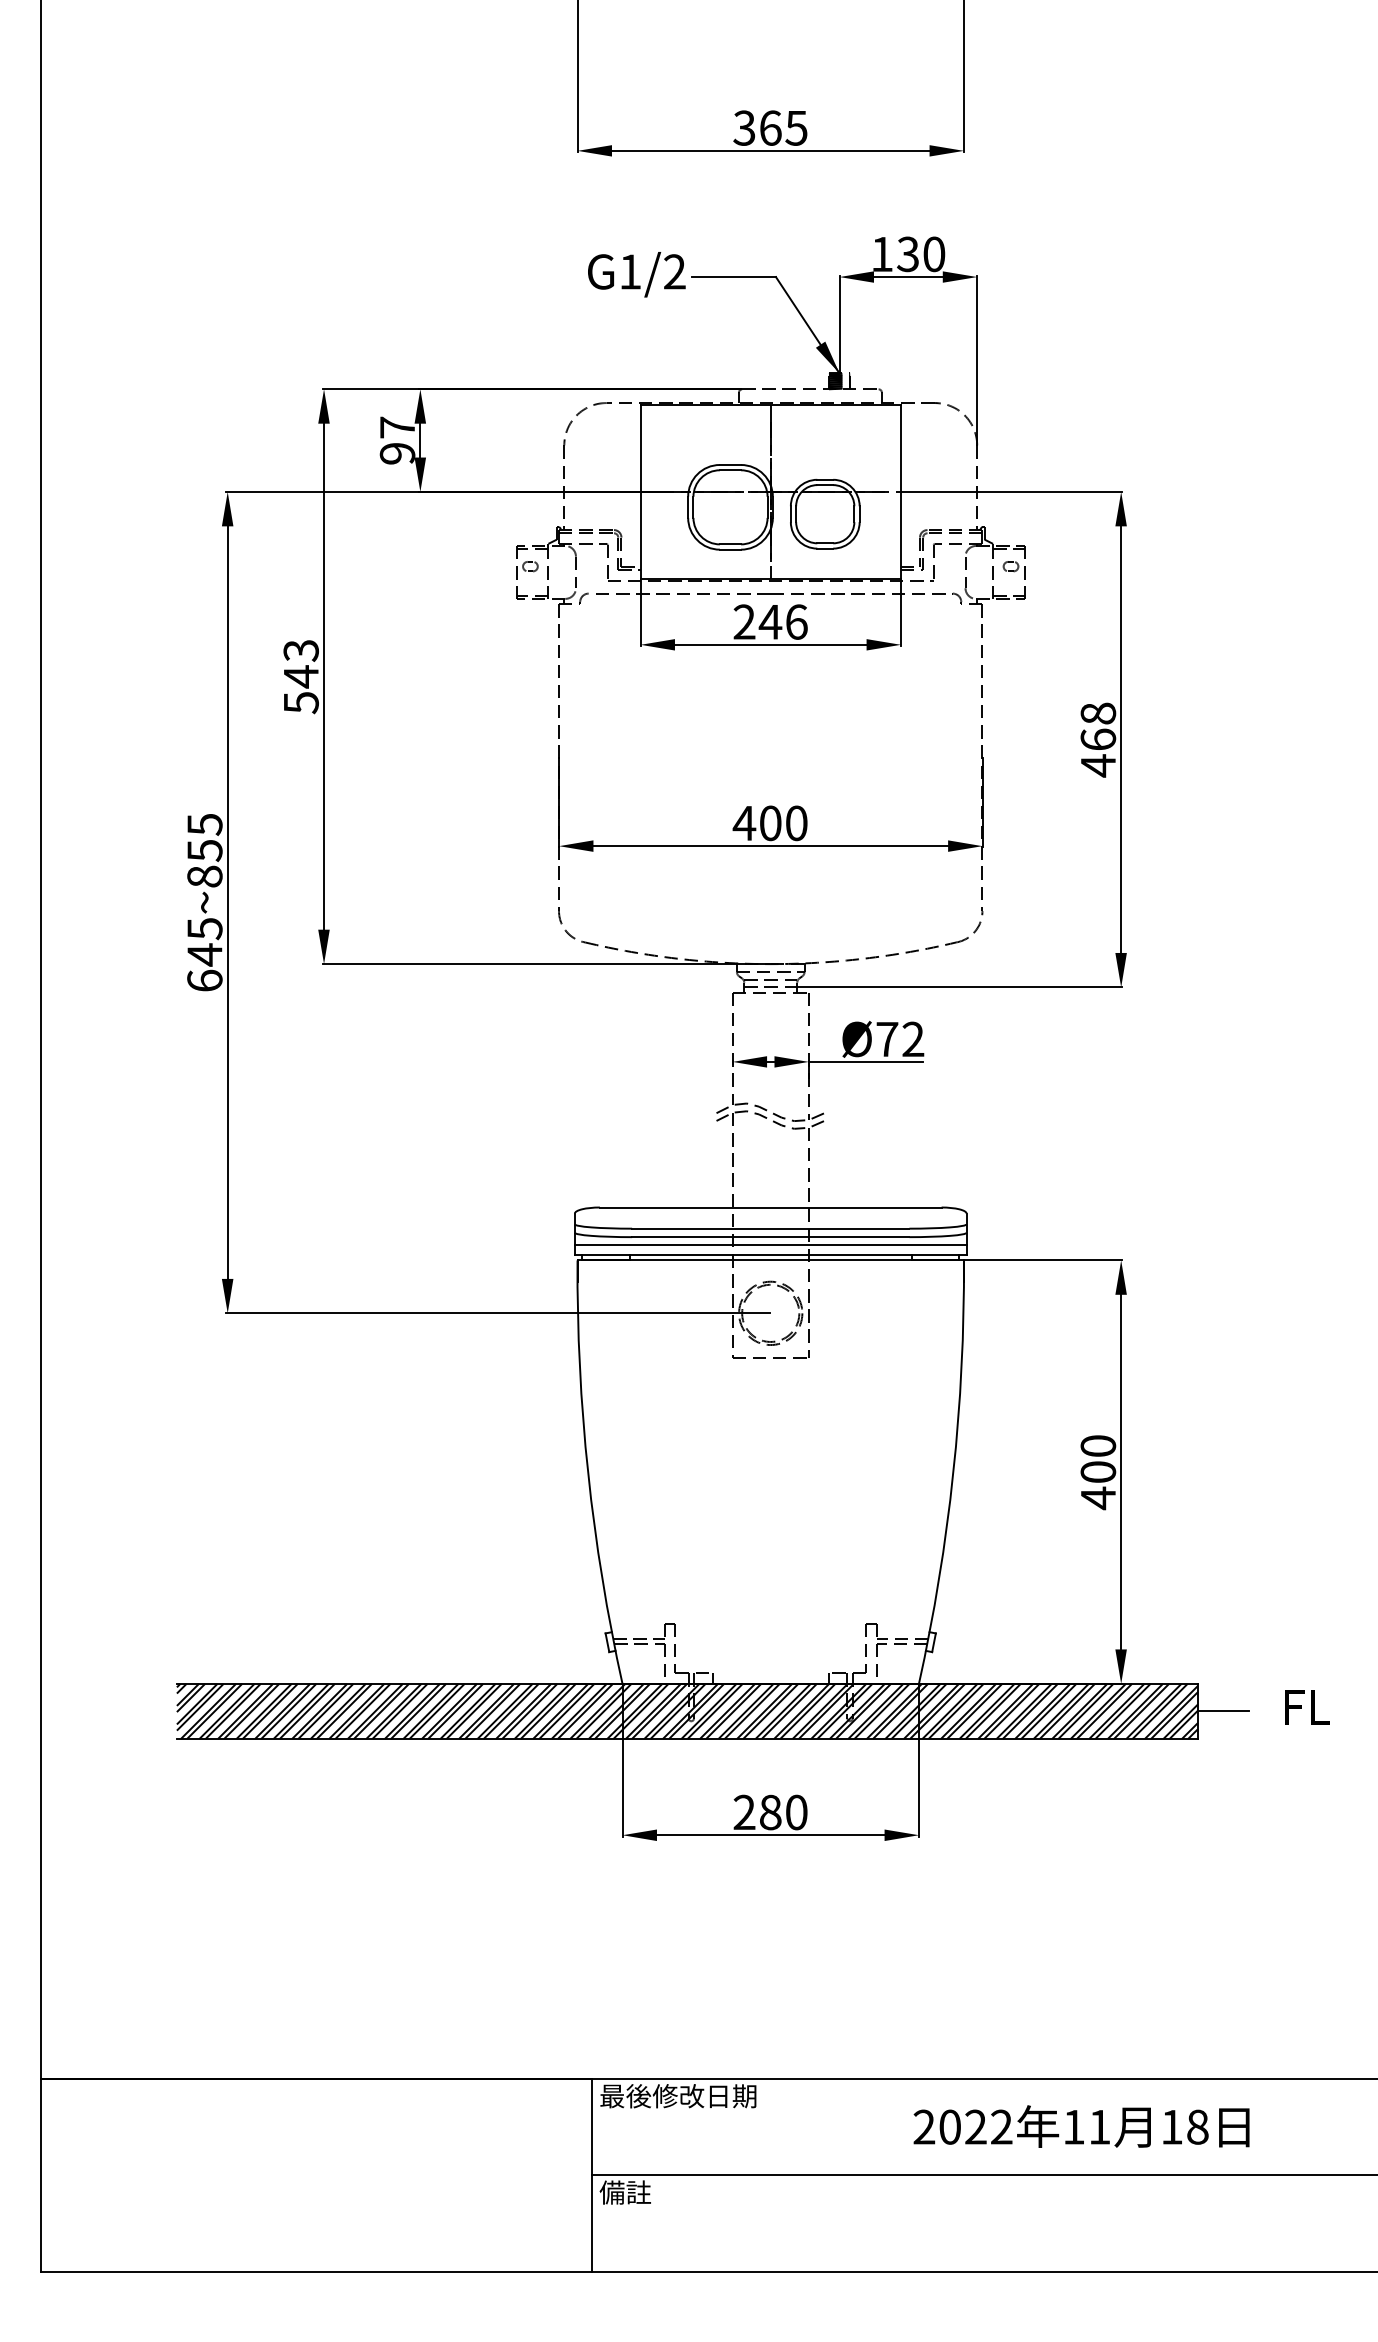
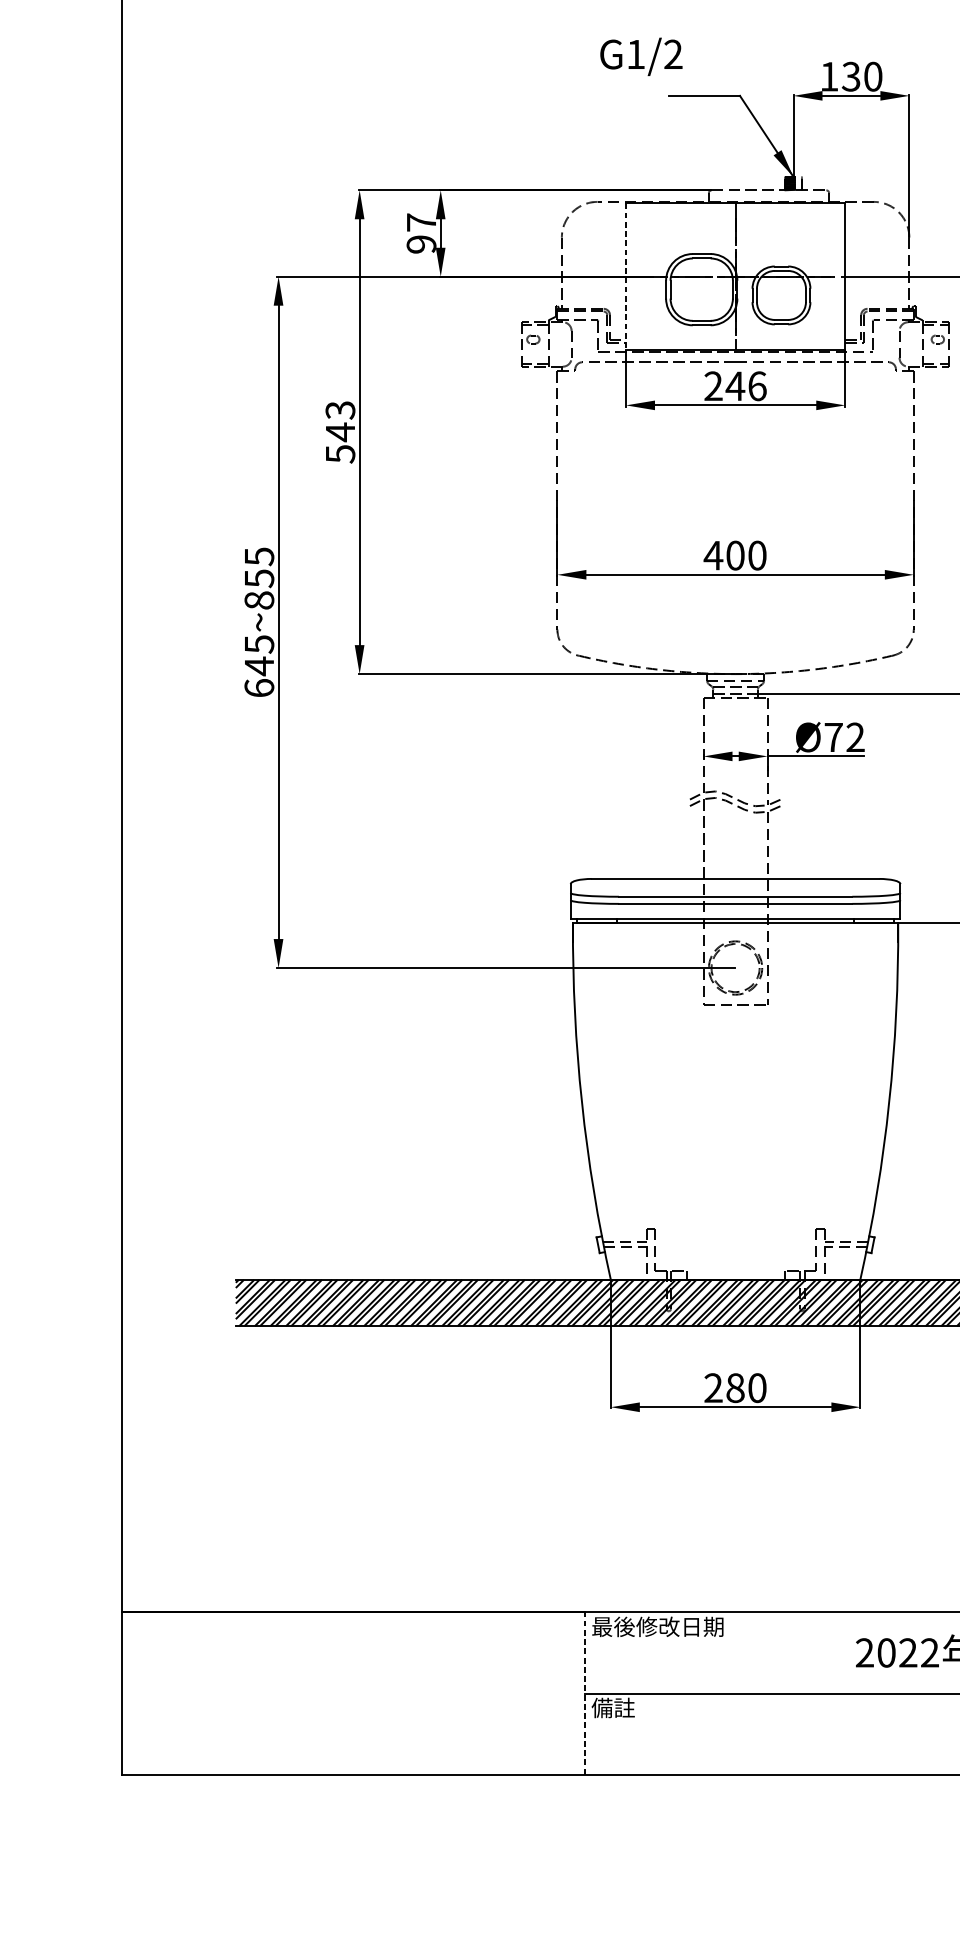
text: (636, 274) -> (641, 56), moved
line: (640, 492) -> (625, 277), solid -> dashed
line: (770, 1244) -> (735, 910), removed
line: (591, 2174) -> (584, 1692), solid -> dashed

